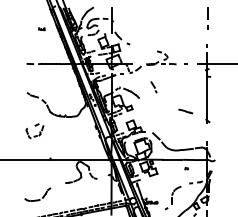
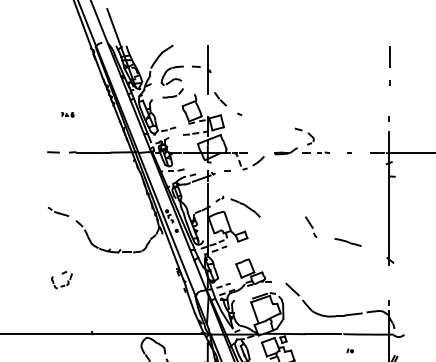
part: (41, 29) -> (67, 115), moved
part: (153, 87) -> (309, 227), moved
part: (34, 131) -> (61, 280), size x0.62

